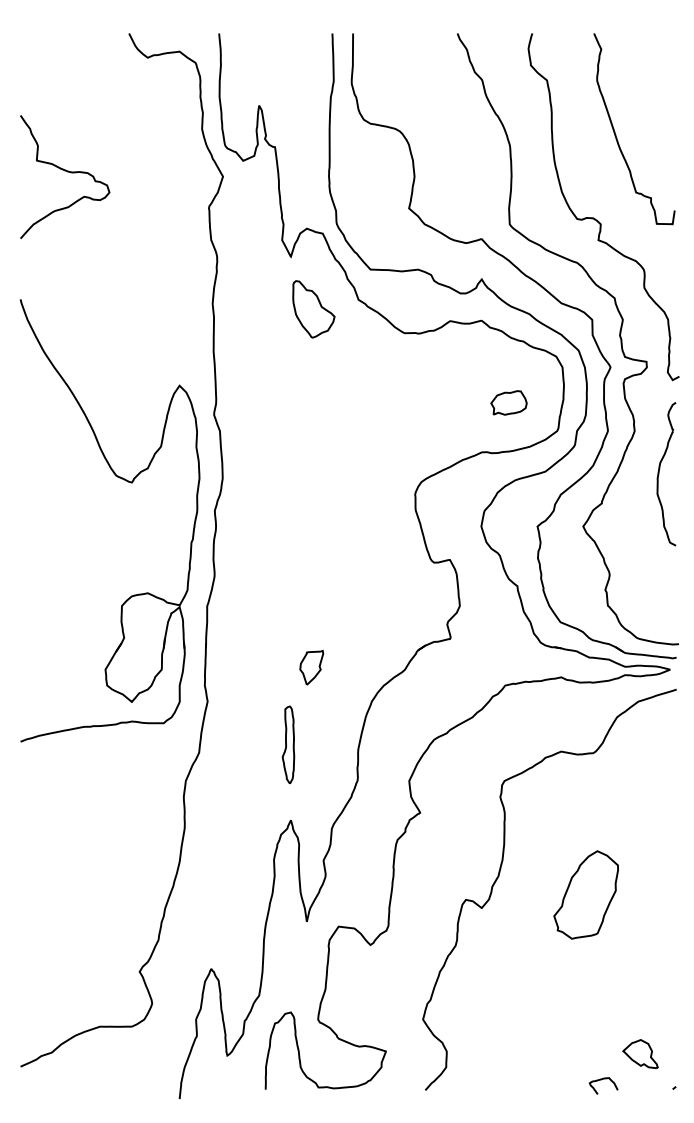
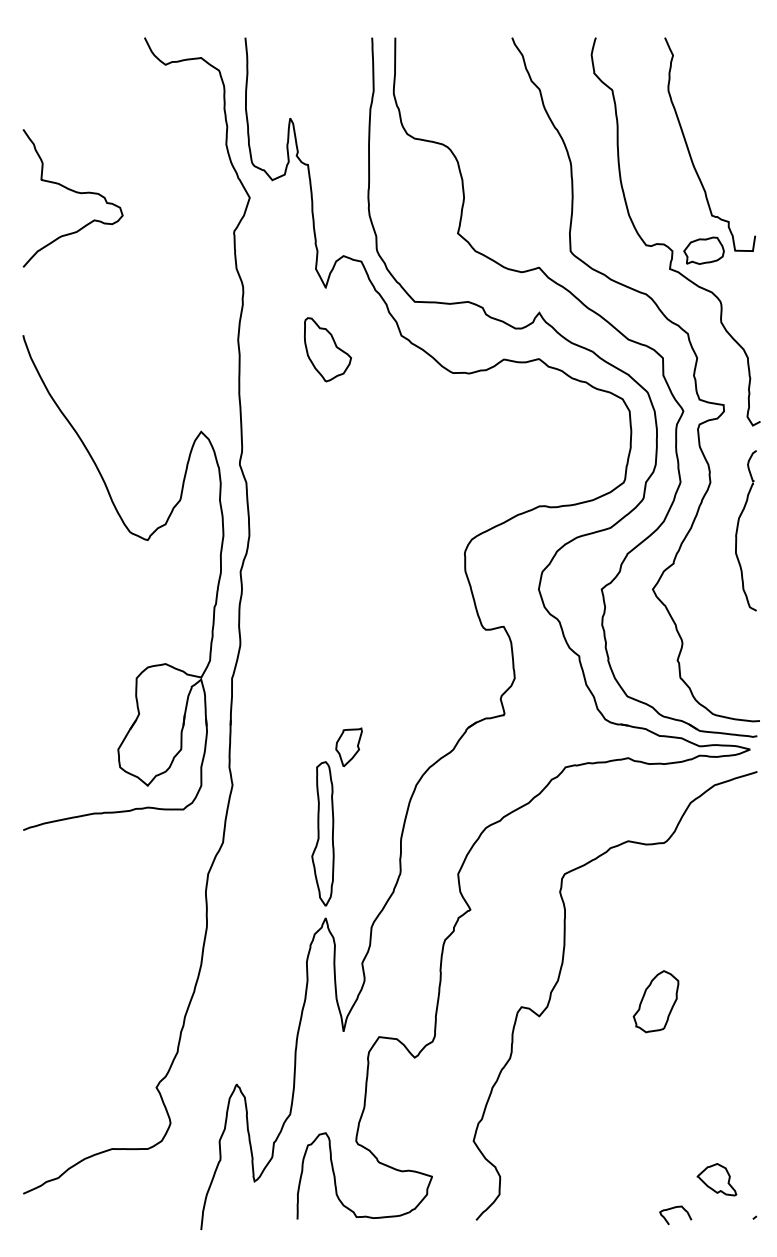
part: (313, 309) -> (327, 349), moved
part: (508, 402) -> (703, 250), moved
part: (288, 744) -> (323, 833), size x1.67
part: (585, 894) -> (655, 1001), size x0.62

